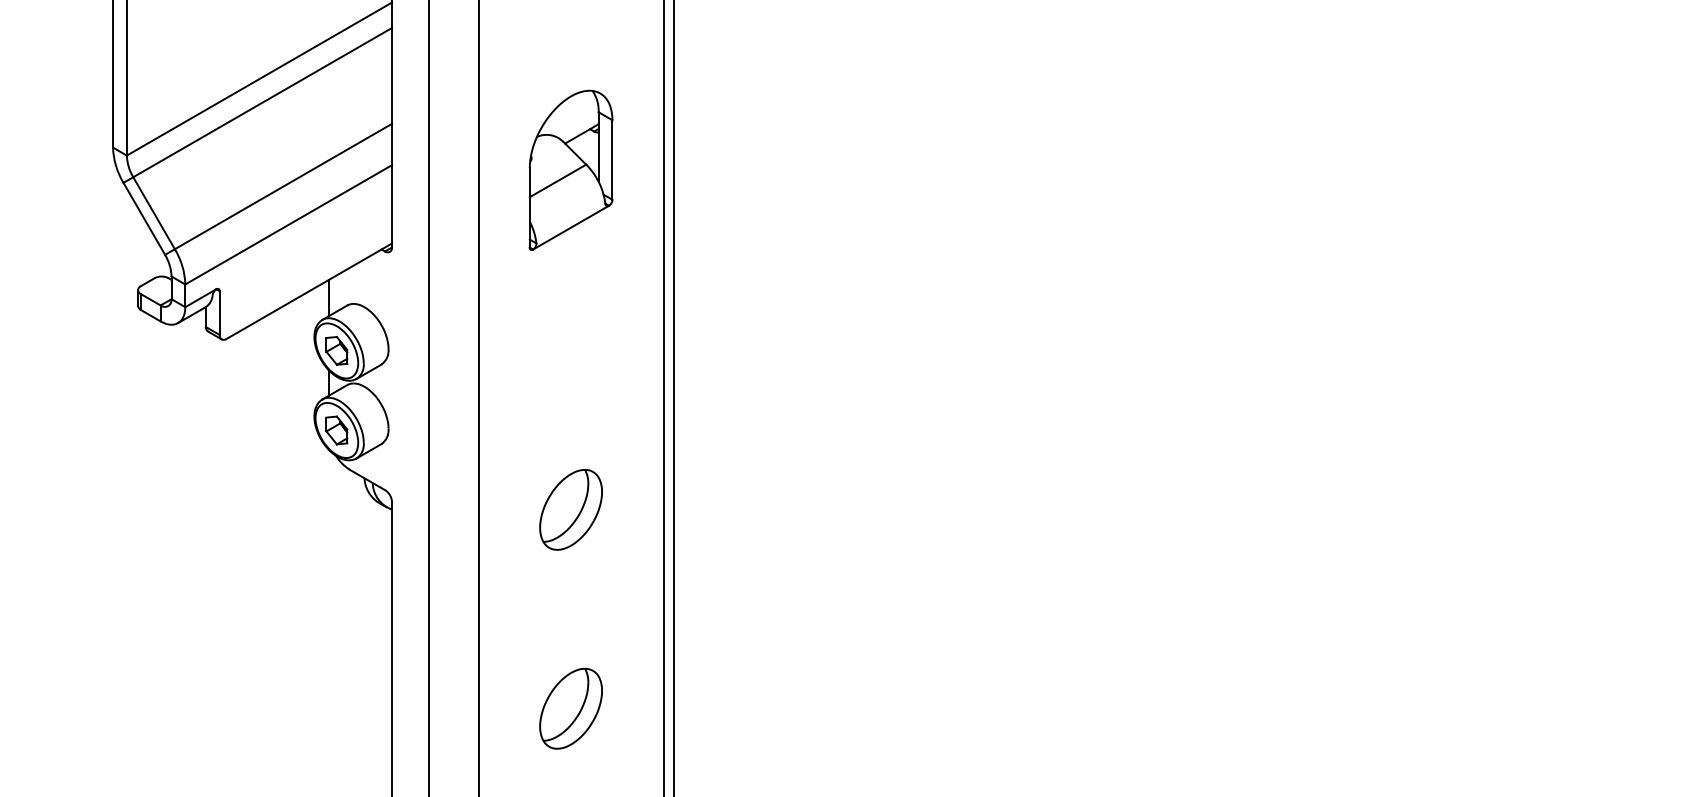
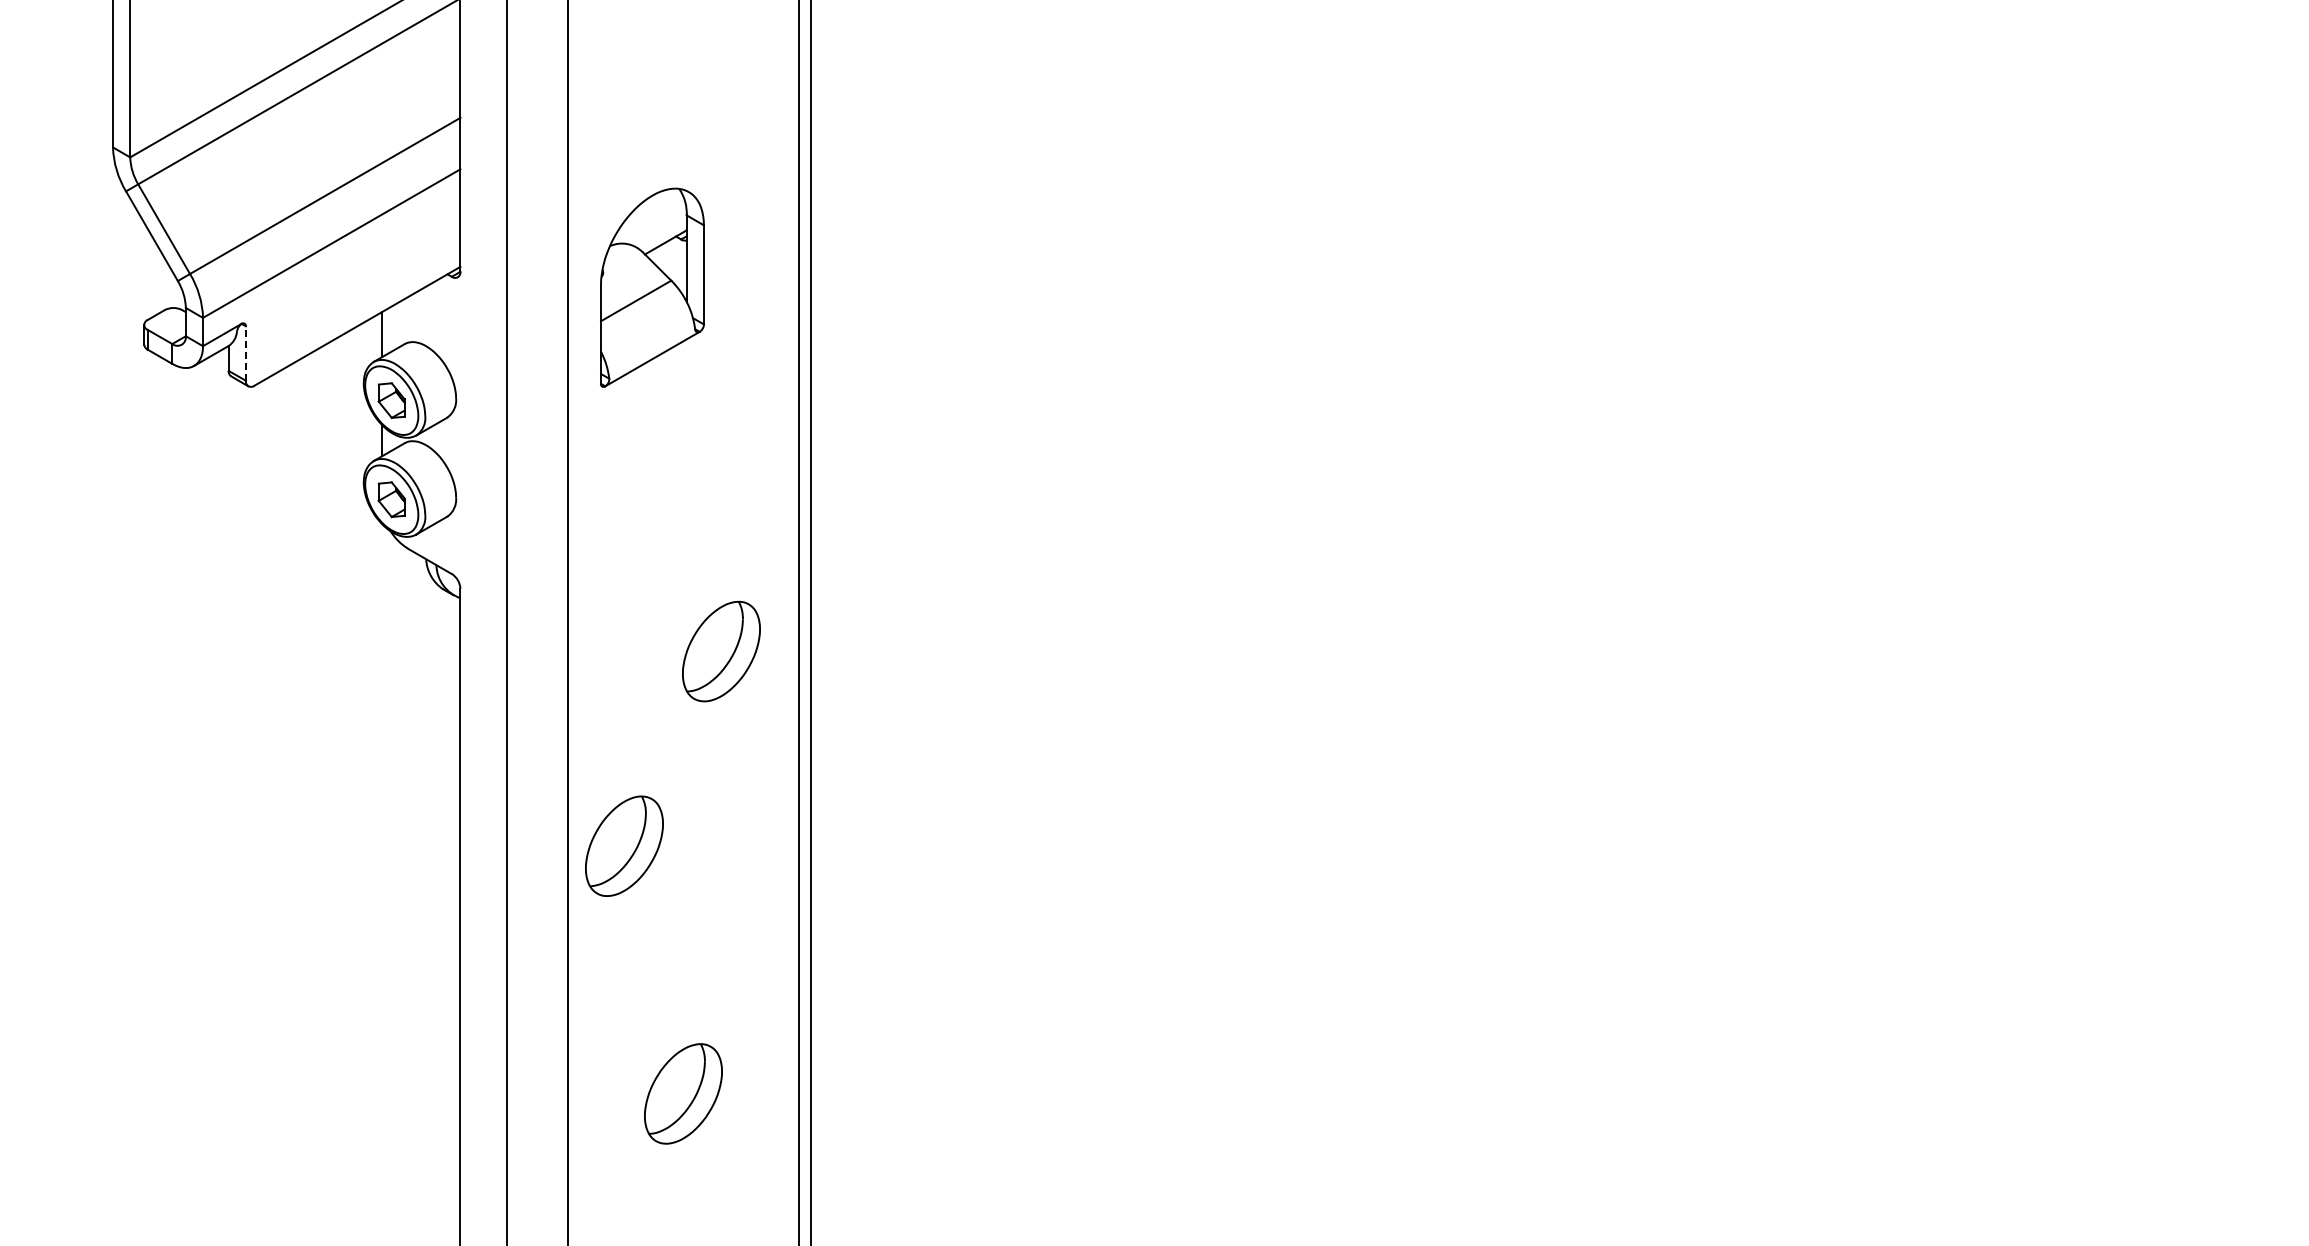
part: (571, 170) -> (652, 287), moved
line: (219, 313) -> (245, 353), solid -> dashed
part: (571, 509) -> (721, 651), moved
part: (571, 708) -> (624, 845), moved

